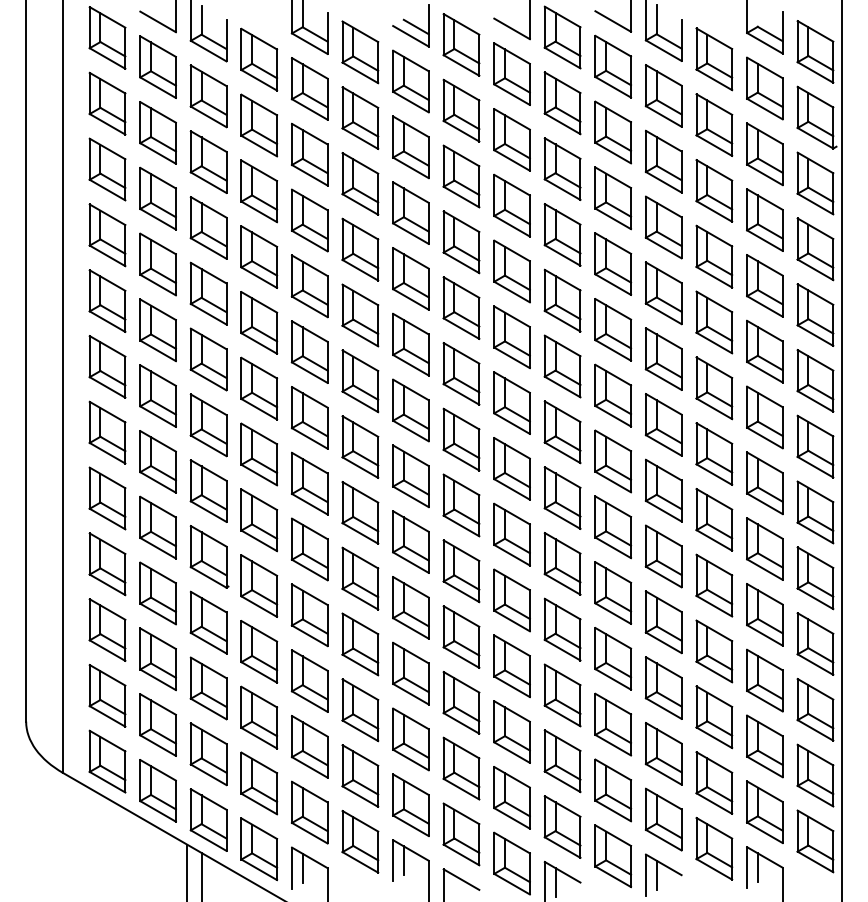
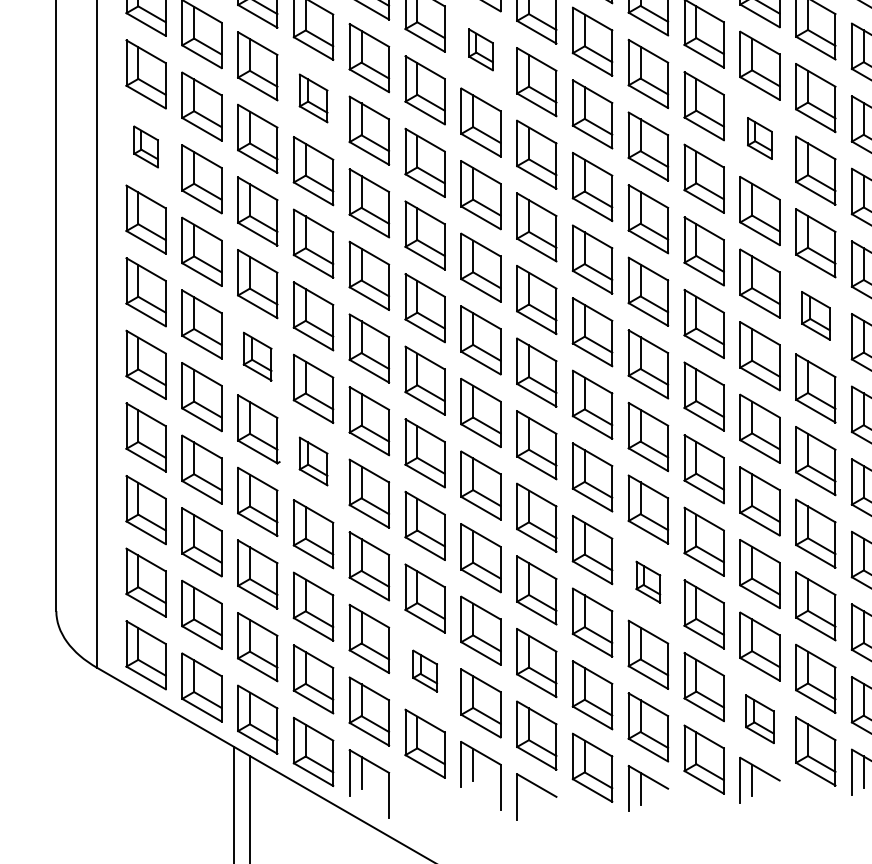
part: (410, 212) -> (480, 49), size x0.6
part: (259, 256) -> (313, 97), size x0.7
part: (663, 293) -> (759, 138), size x0.6
part: (107, 300) -> (146, 146), size x0.6
part: (714, 453) -> (815, 315), size x0.7
part: (208, 490) -> (257, 356), size x0.7
part: (259, 585) -> (313, 460), size x0.7
part: (562, 695) -> (648, 582), size x0.6
part: (360, 775) -> (425, 670), size x0.6
part: (663, 819) -> (759, 719), size x0.7

